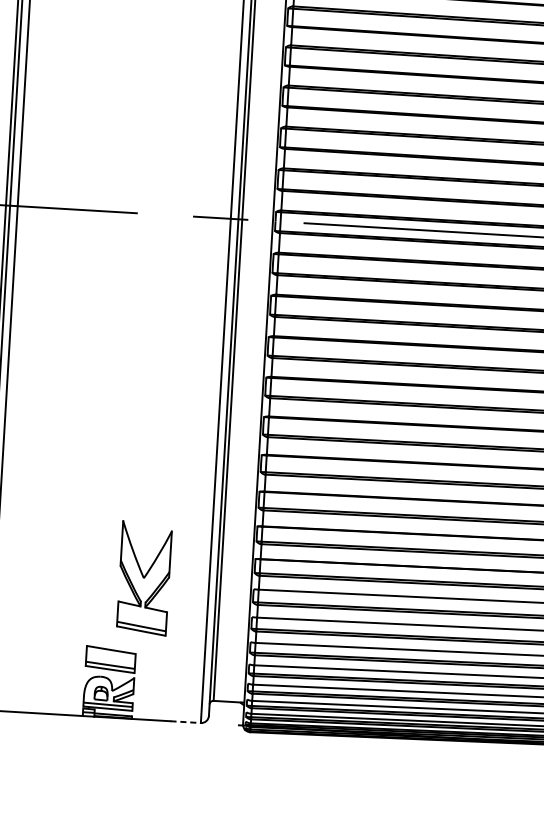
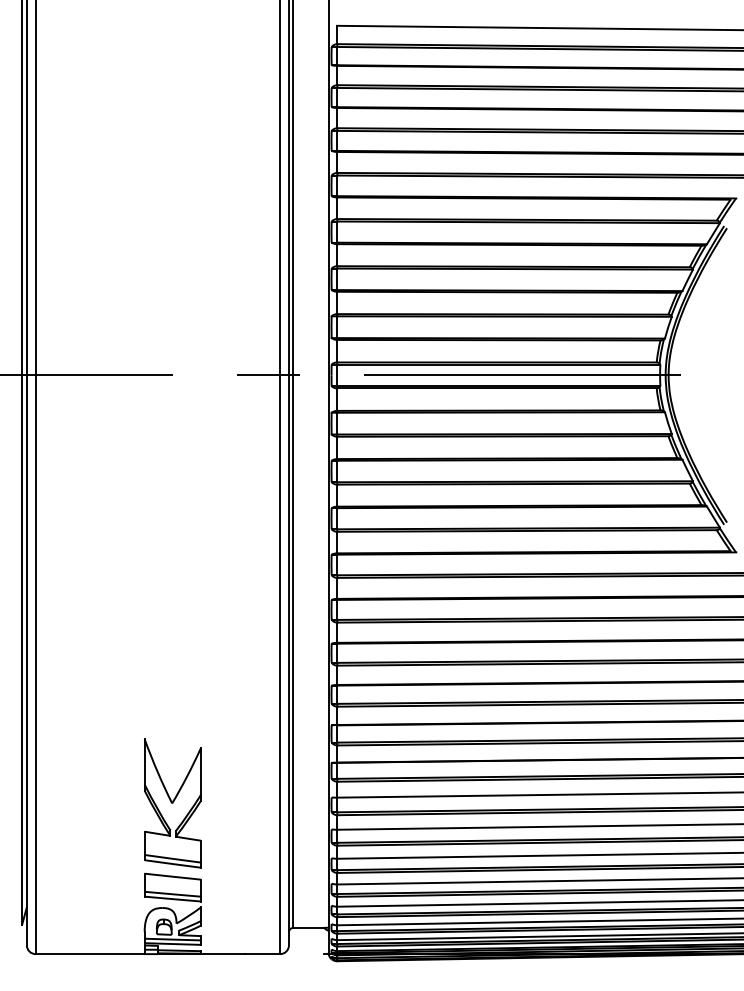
part: (144, 578) -> (172, 803), moved
line: (186, 722) -> (263, 954), dashed -> solid

